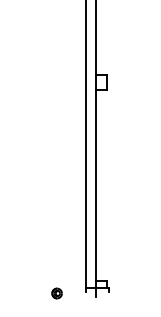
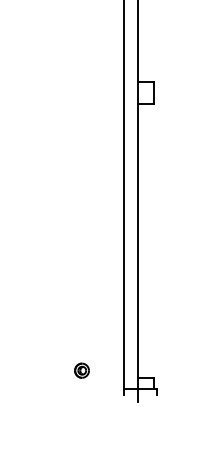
part: (56, 293) -> (81, 370), moved

